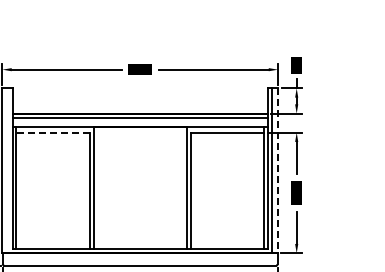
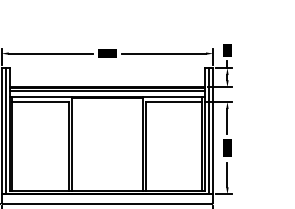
line: (53, 132) -> (40, 101), dashed -> solid
line: (8, 170) -> (6, 130), added
line: (278, 171) -> (213, 131), dashed -> solid

